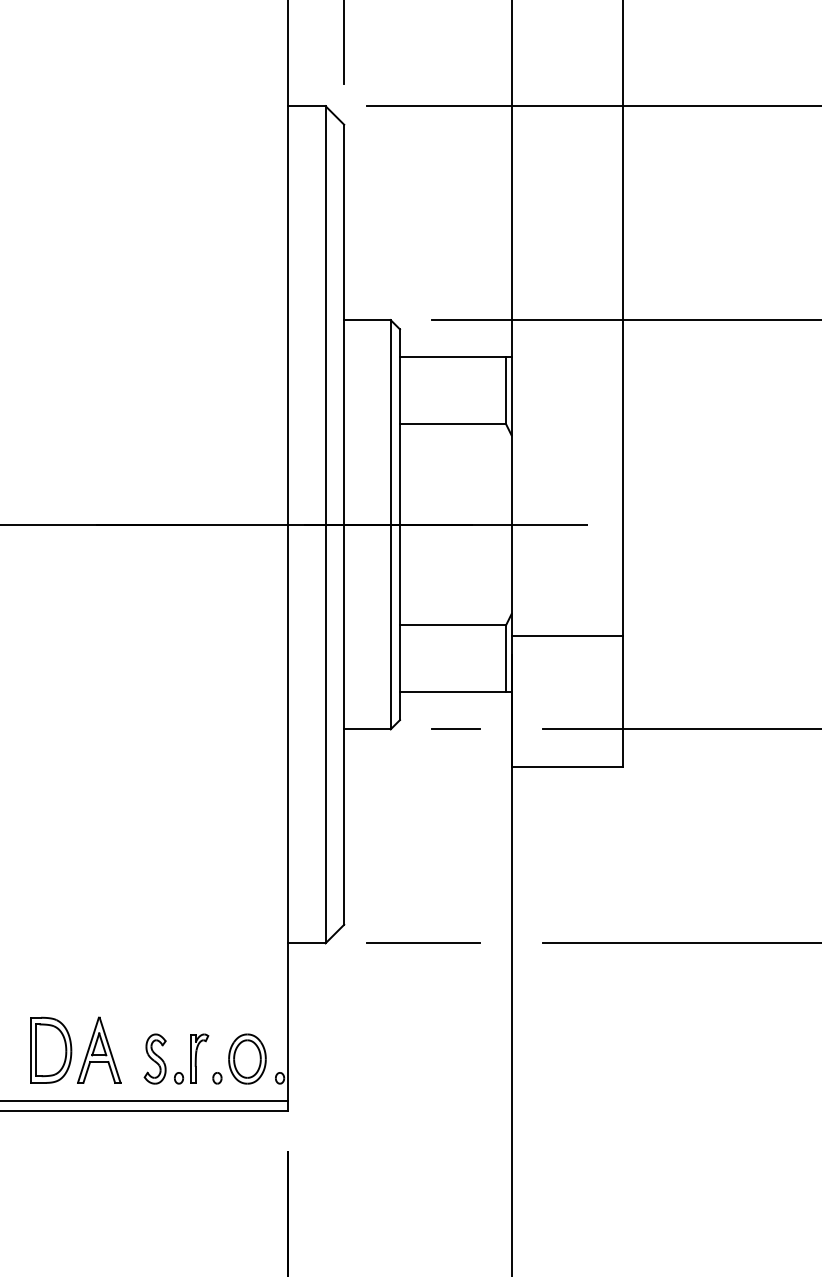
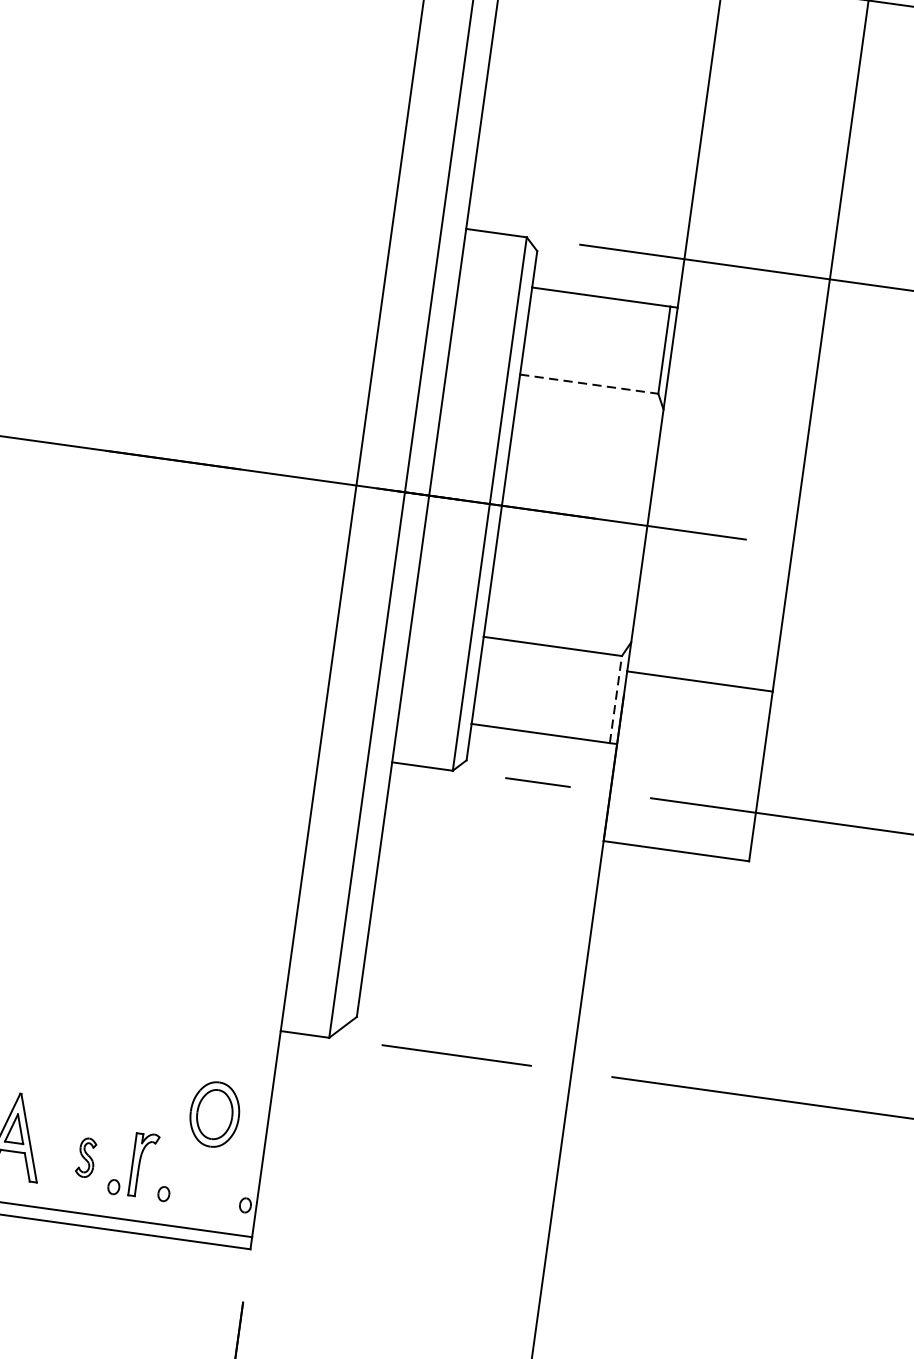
line: (453, 424) -> (589, 384), solid -> dashed
line: (506, 658) -> (616, 699), solid -> dashed
part: (154, 1058) -> (85, 1156), size x0.6
part: (247, 1058) -> (214, 1113), moved

